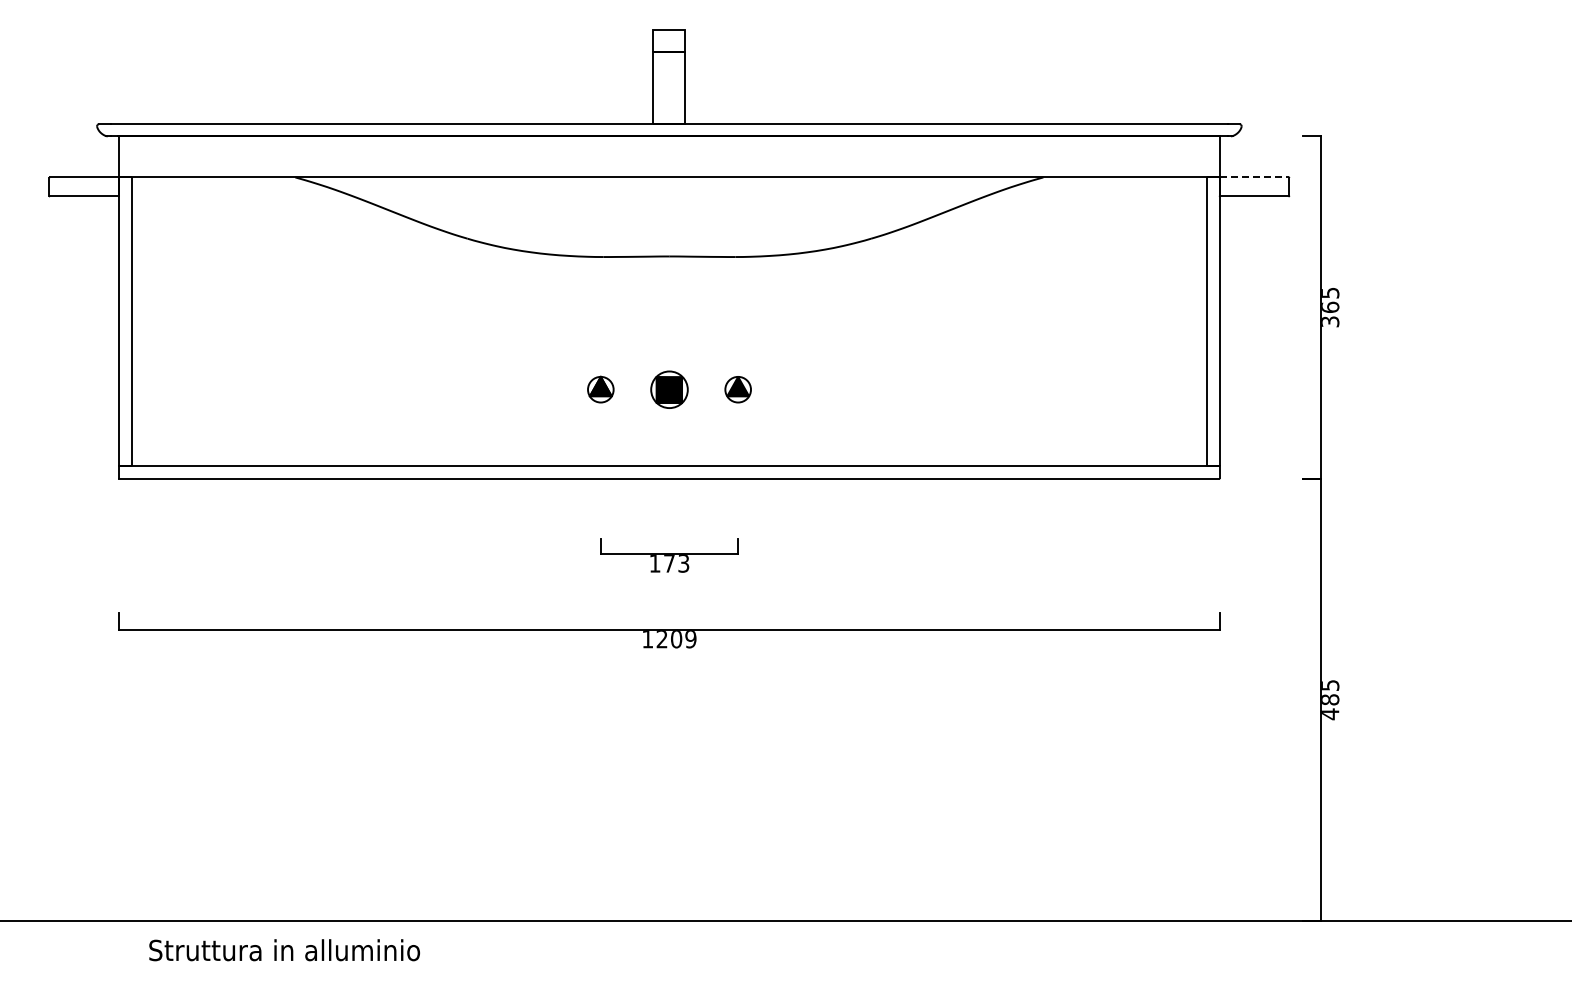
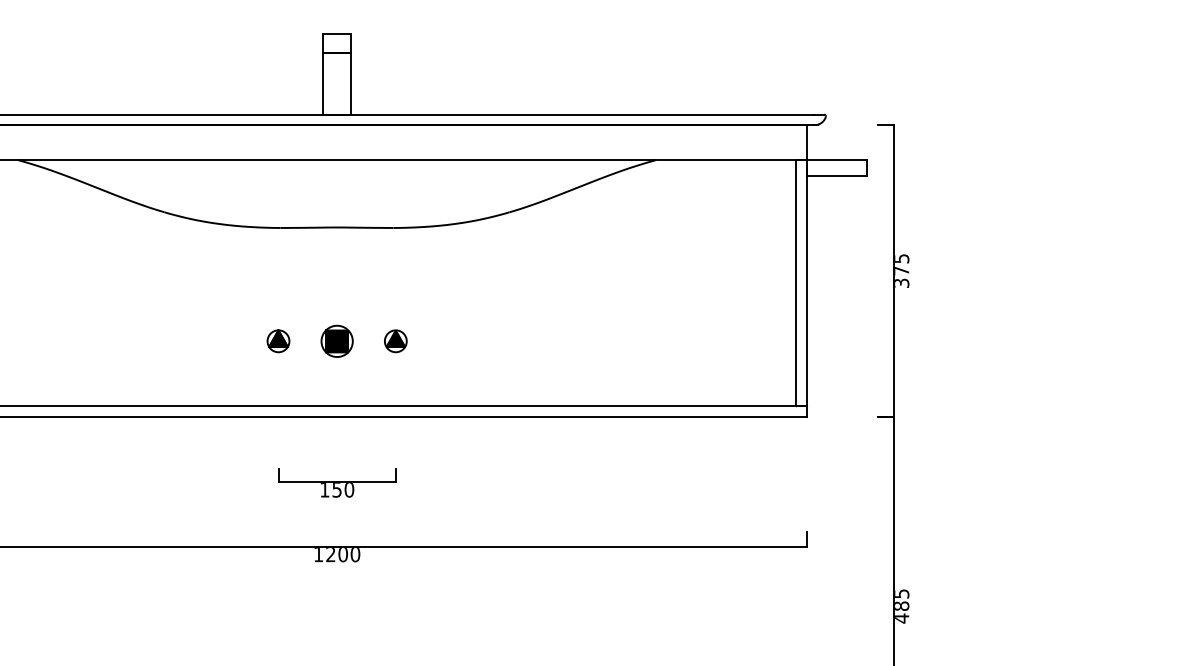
line: (1255, 177) -> (837, 160), dashed -> solid
text: (1330, 306) -> (901, 270), 365 -> 375
text: (676, 563) -> (343, 489), 173 -> 150
text: (690, 639) -> (355, 554), 1209 -> 1200

